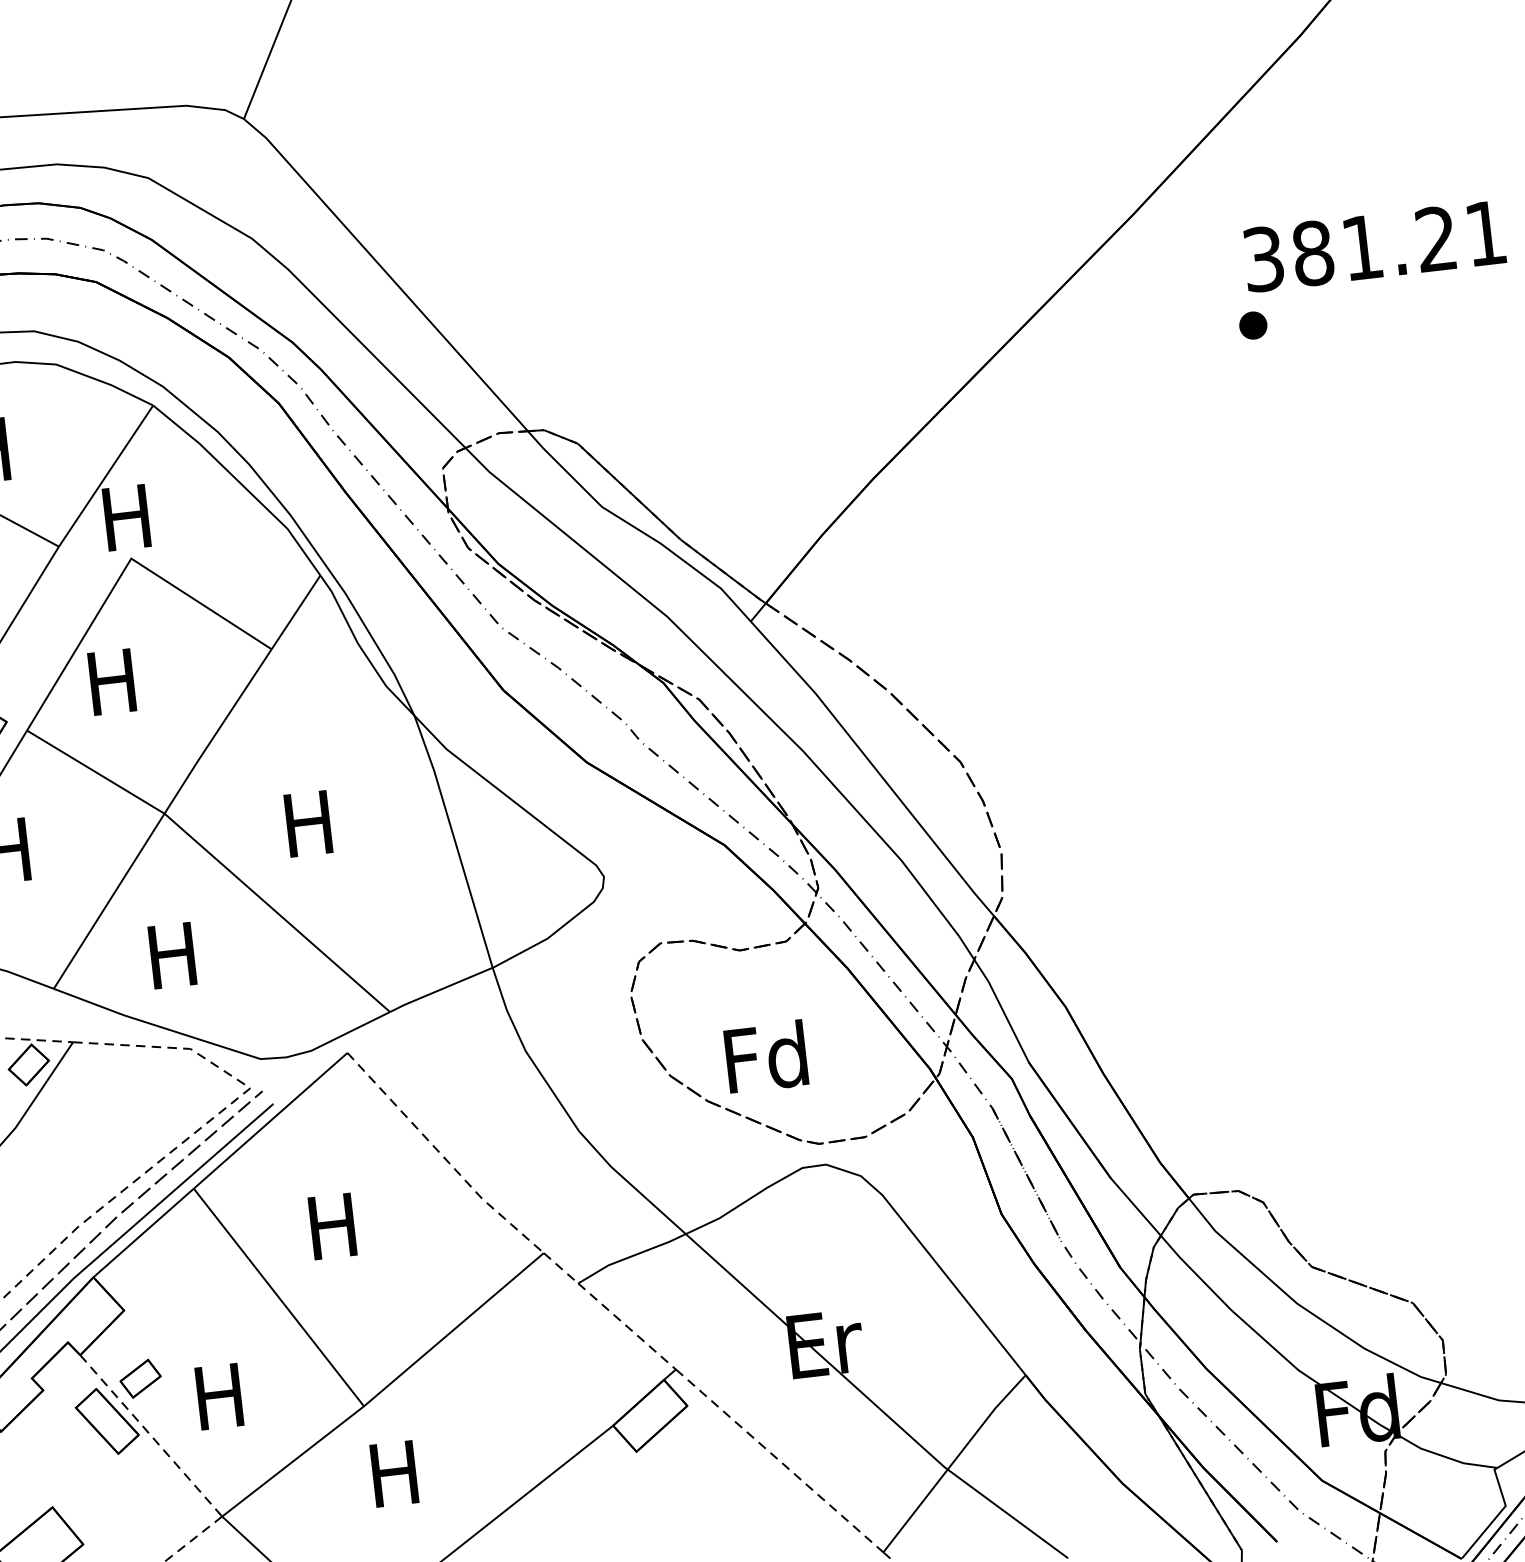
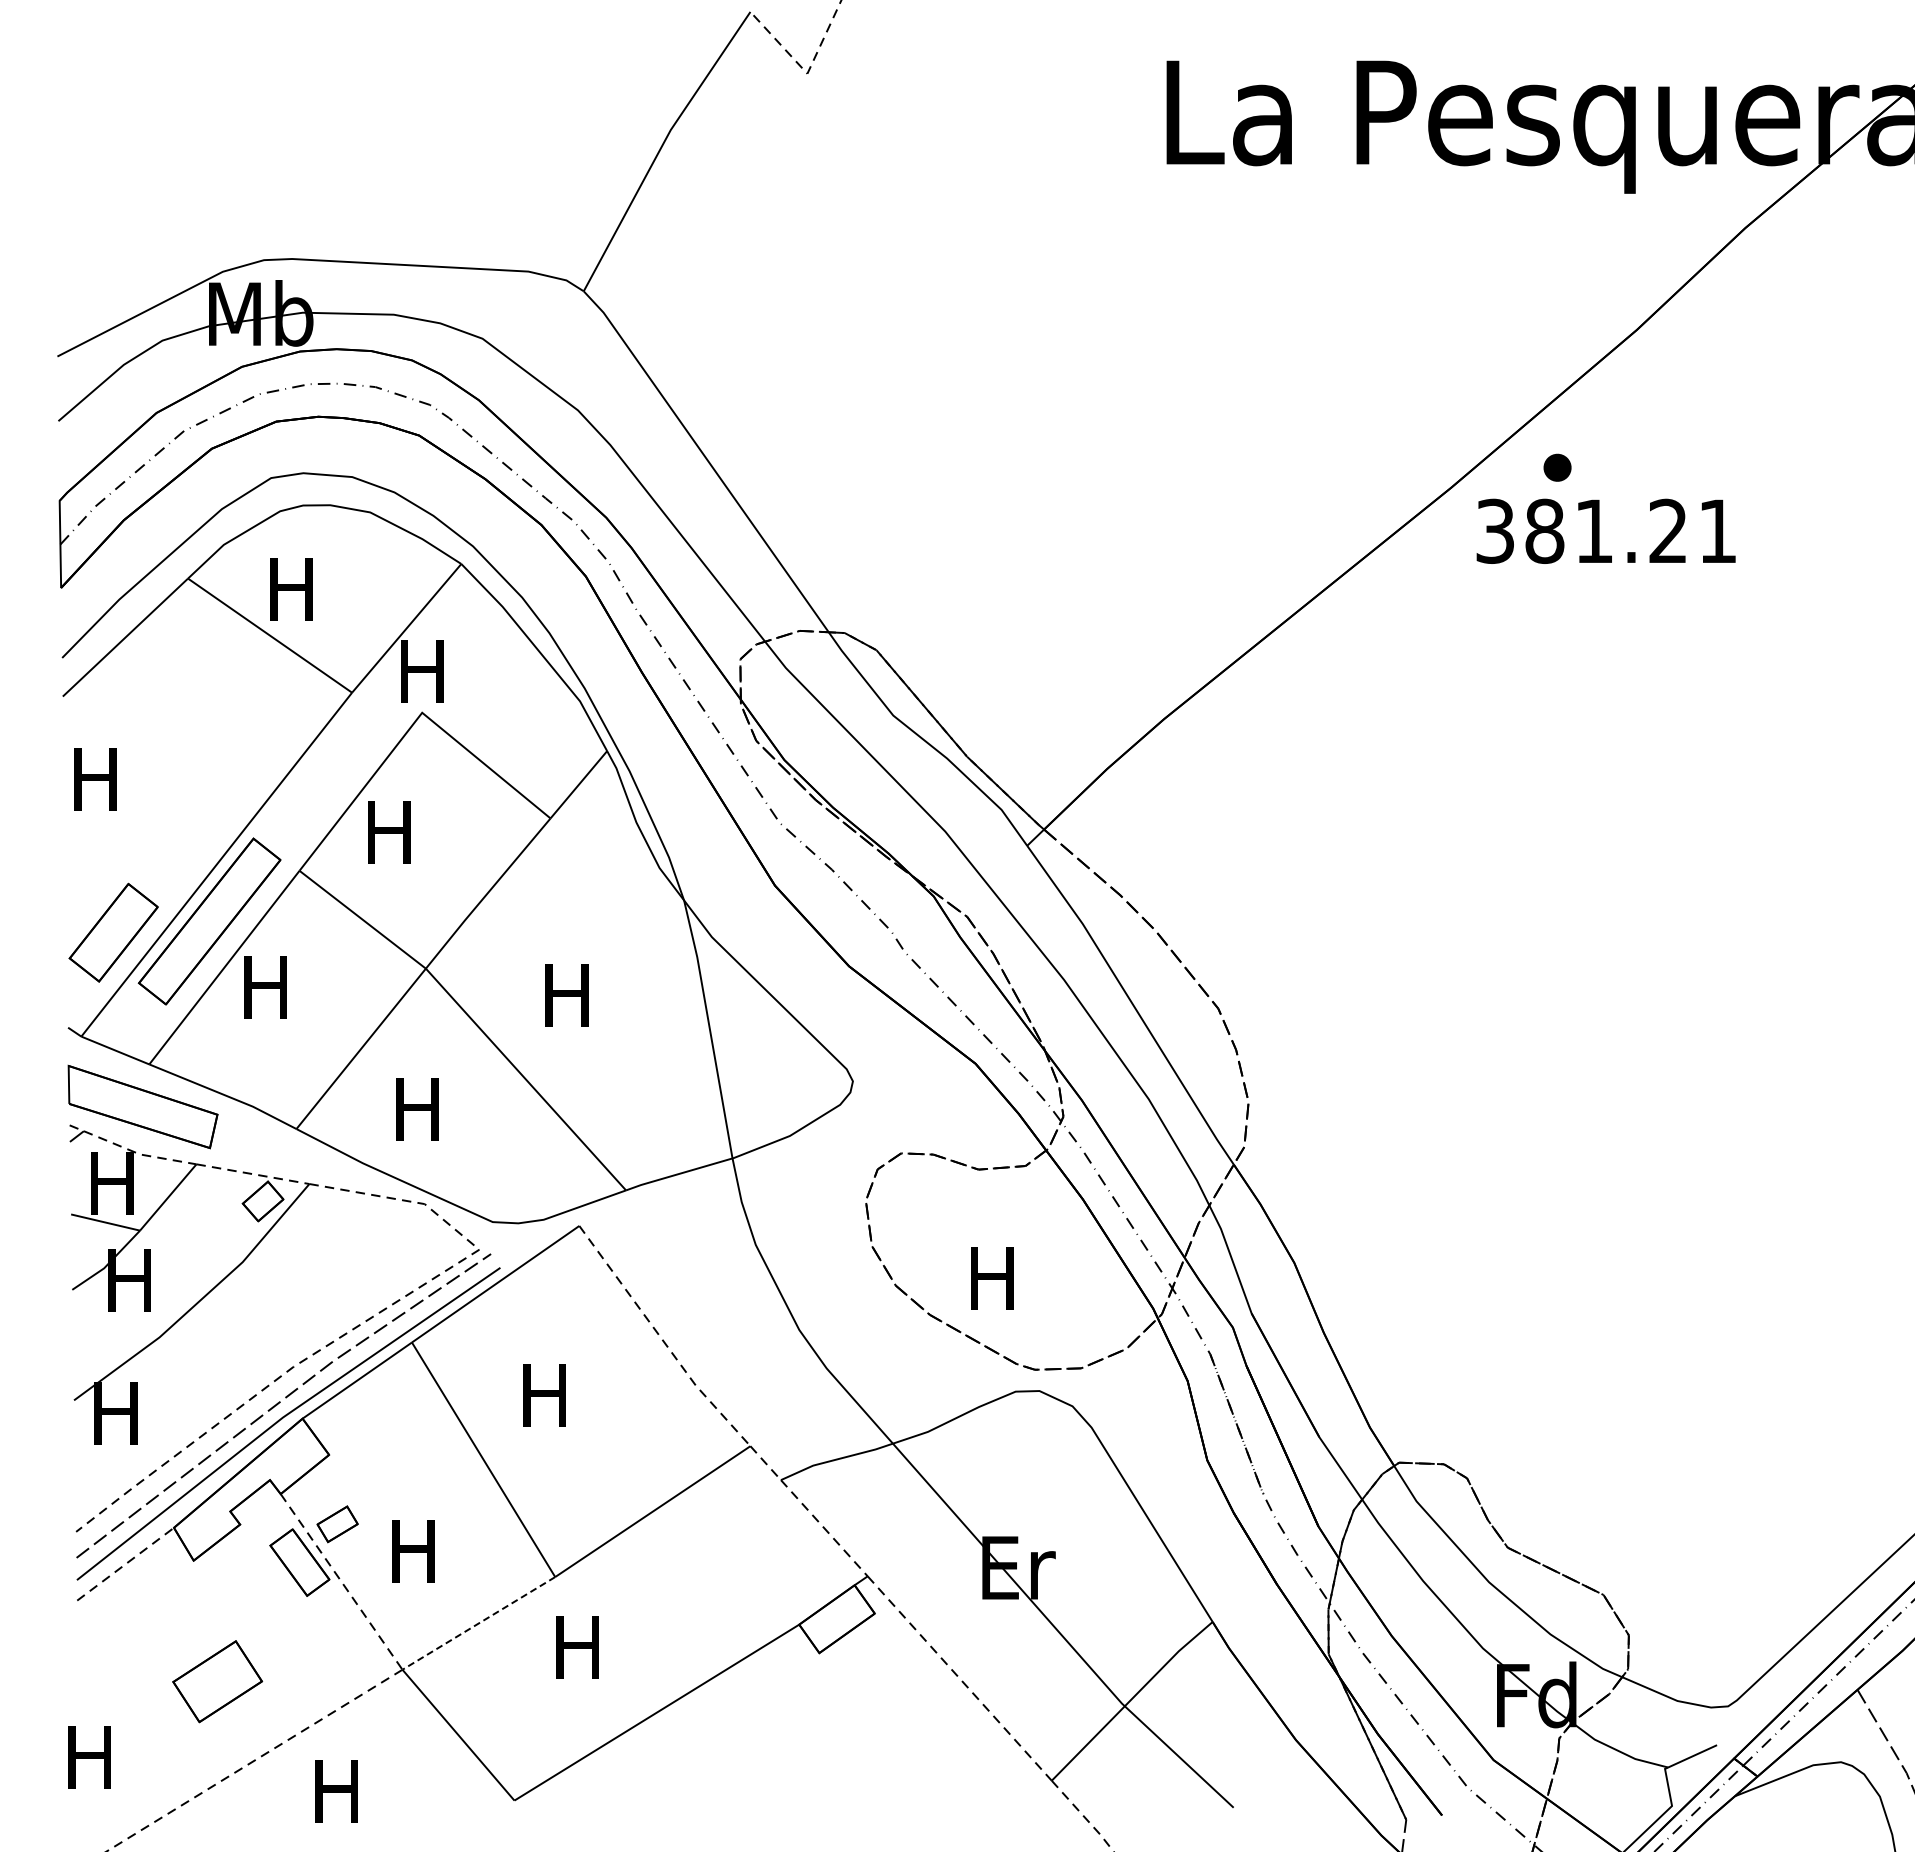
text: (1373, 245) -> (1605, 530), moved
part: (1253, 325) -> (1557, 467), moved
text: (766, 1056) -> (992, 1277), Fd -> H
line: (292, 1461) -> (478, 1623), solid -> dashed

